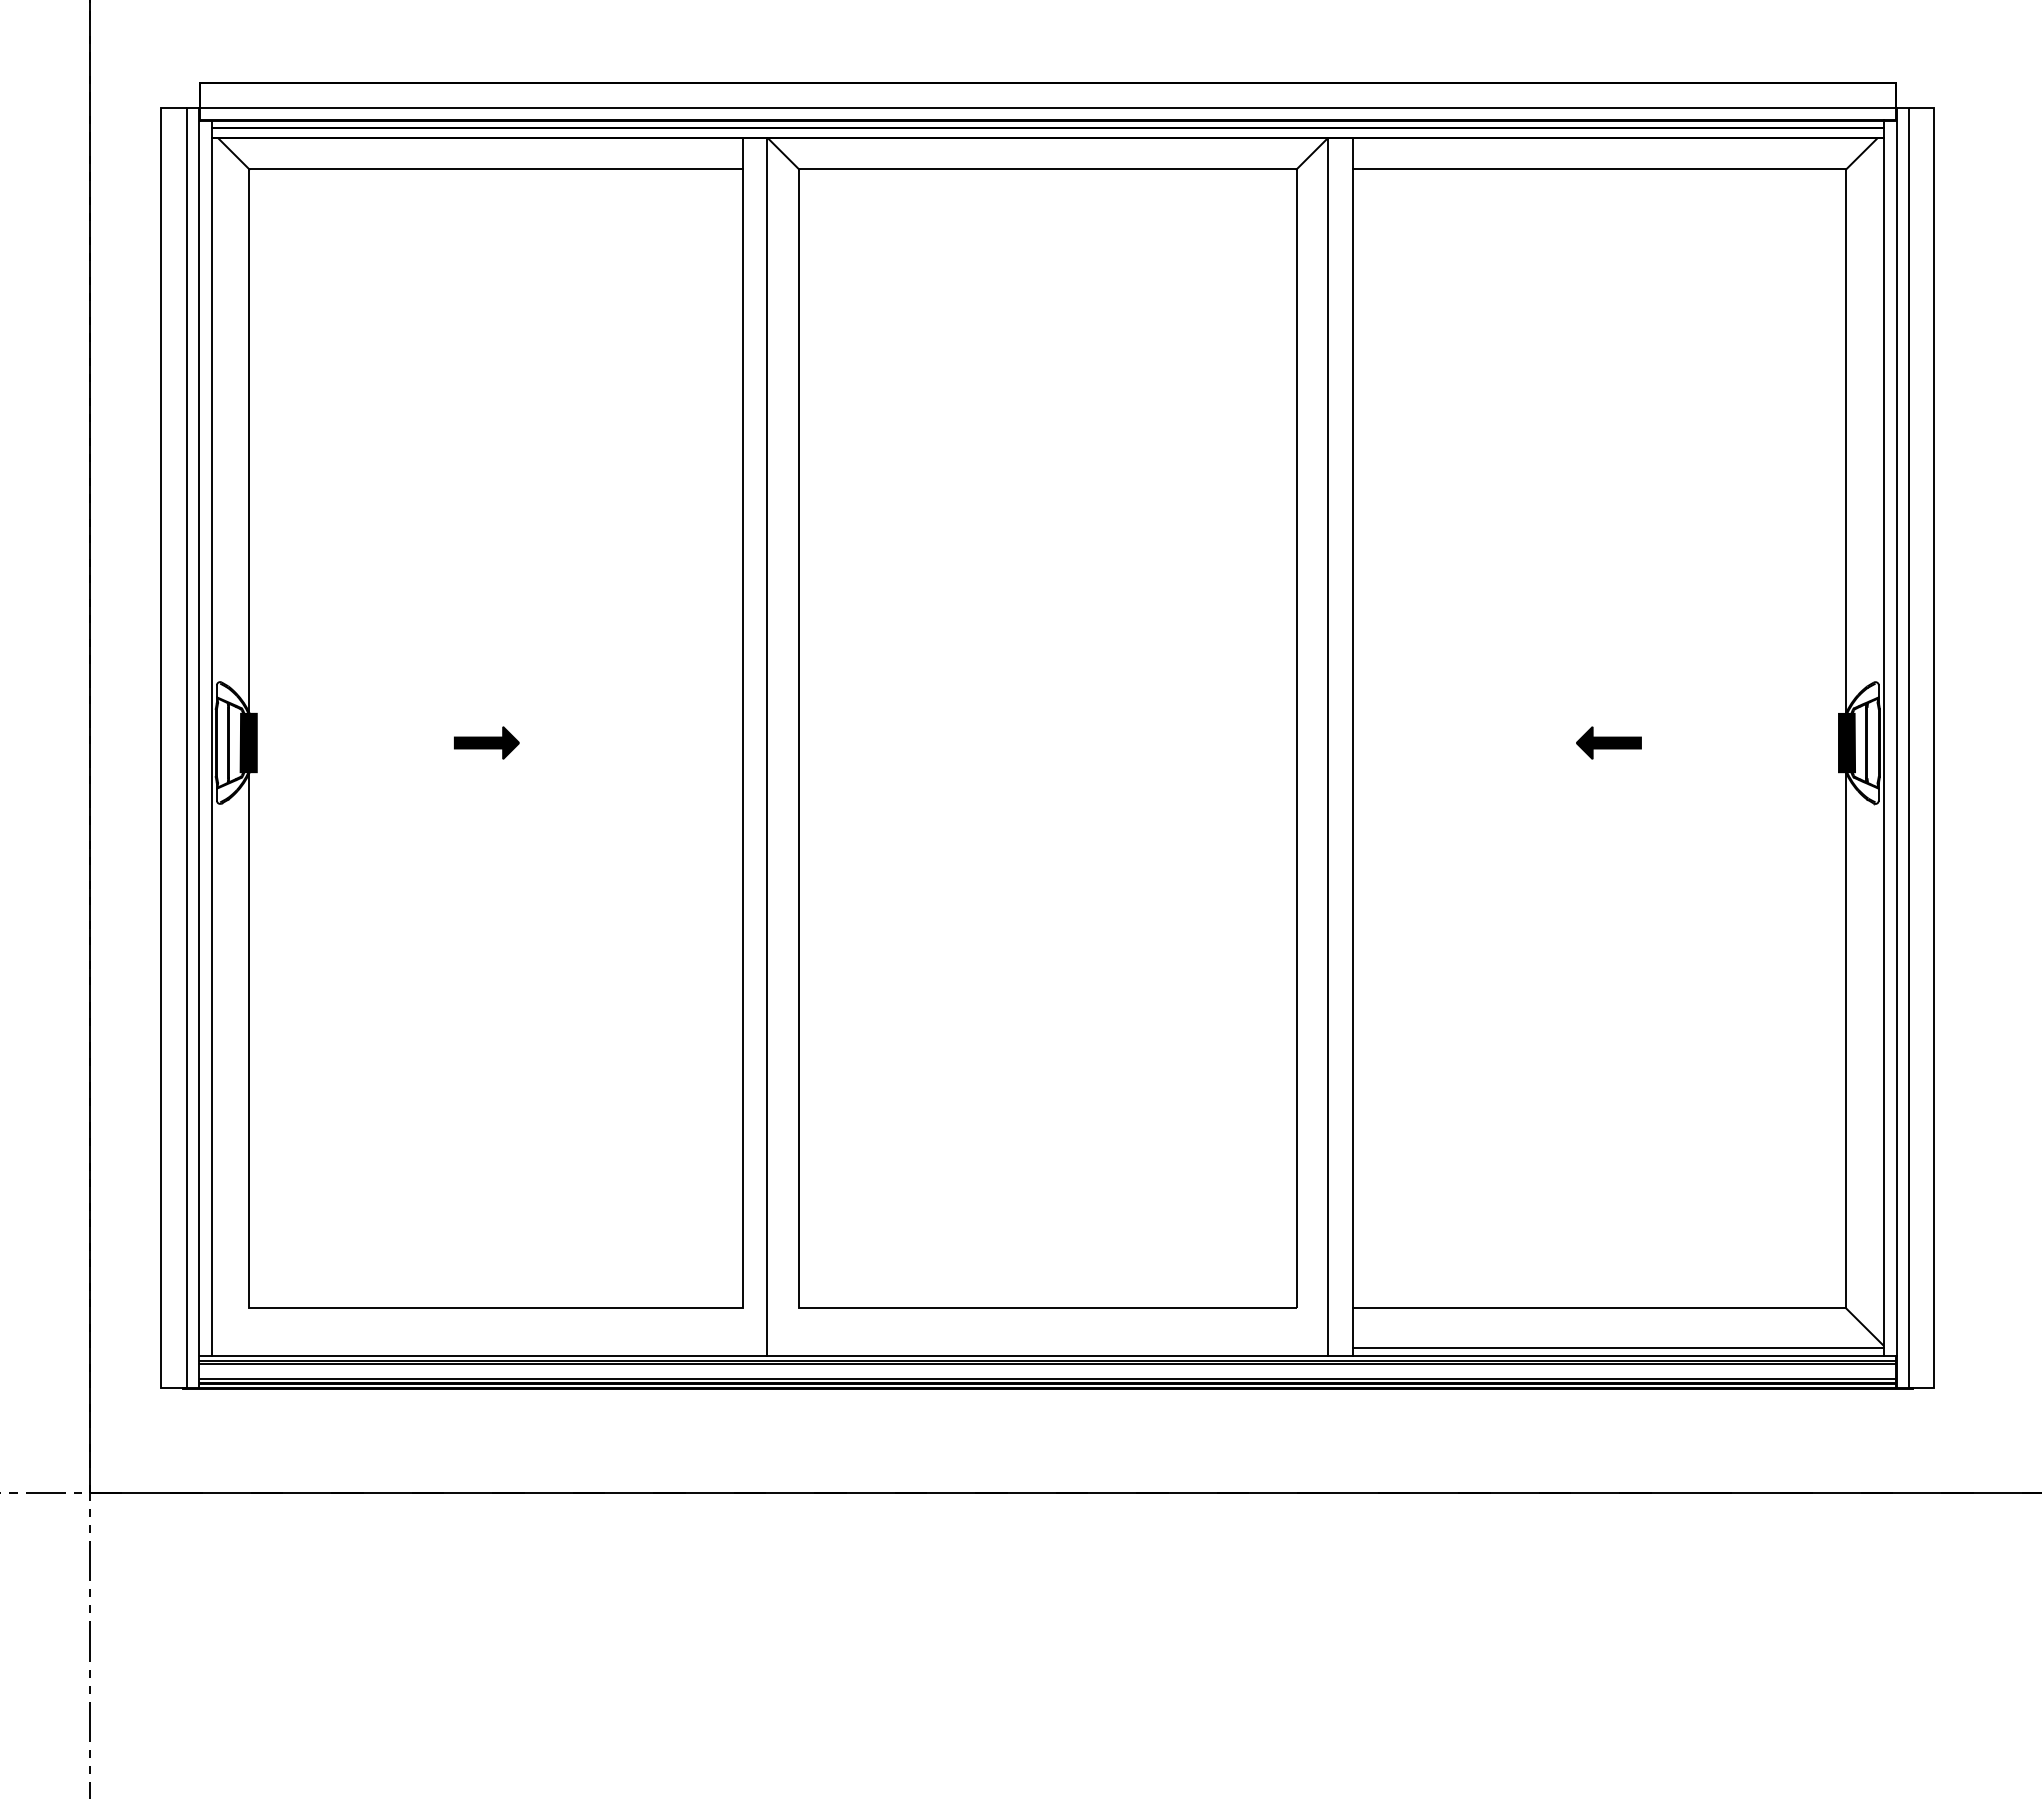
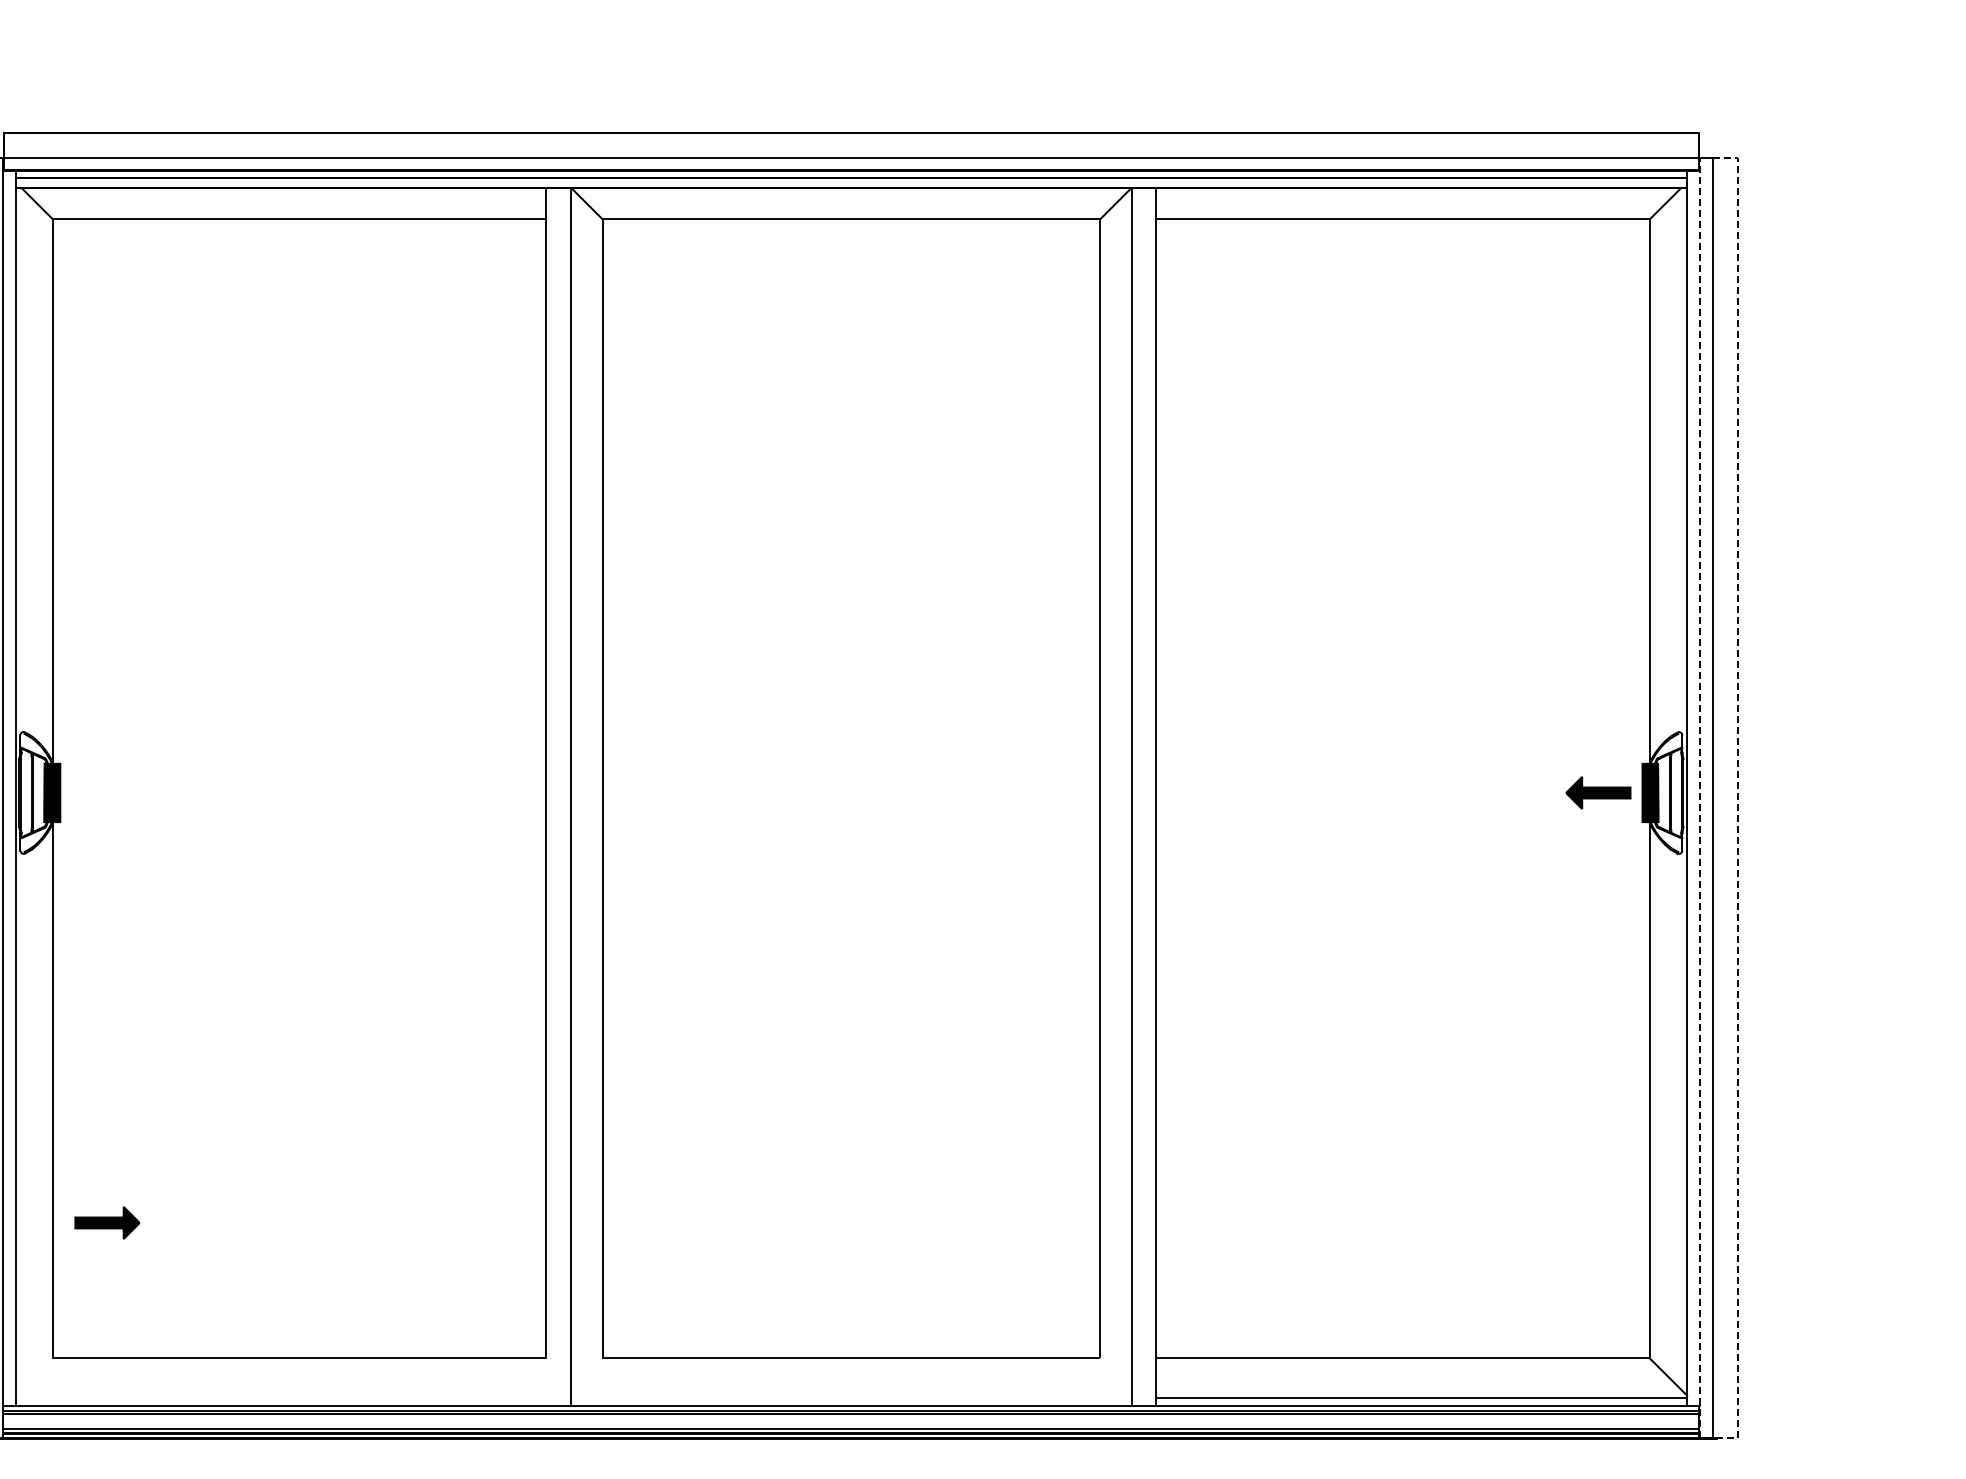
part: (486, 742) -> (107, 1222), moved
part: (1608, 742) -> (1598, 792), moved
line: (1896, 748) -> (1700, 798), solid -> dashed
line: (1934, 748) -> (1738, 798), solid -> dashed

